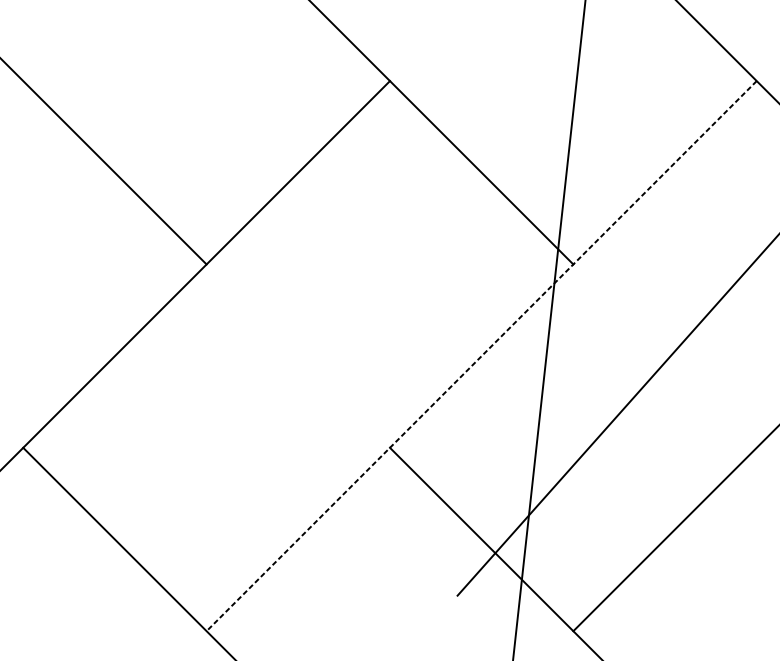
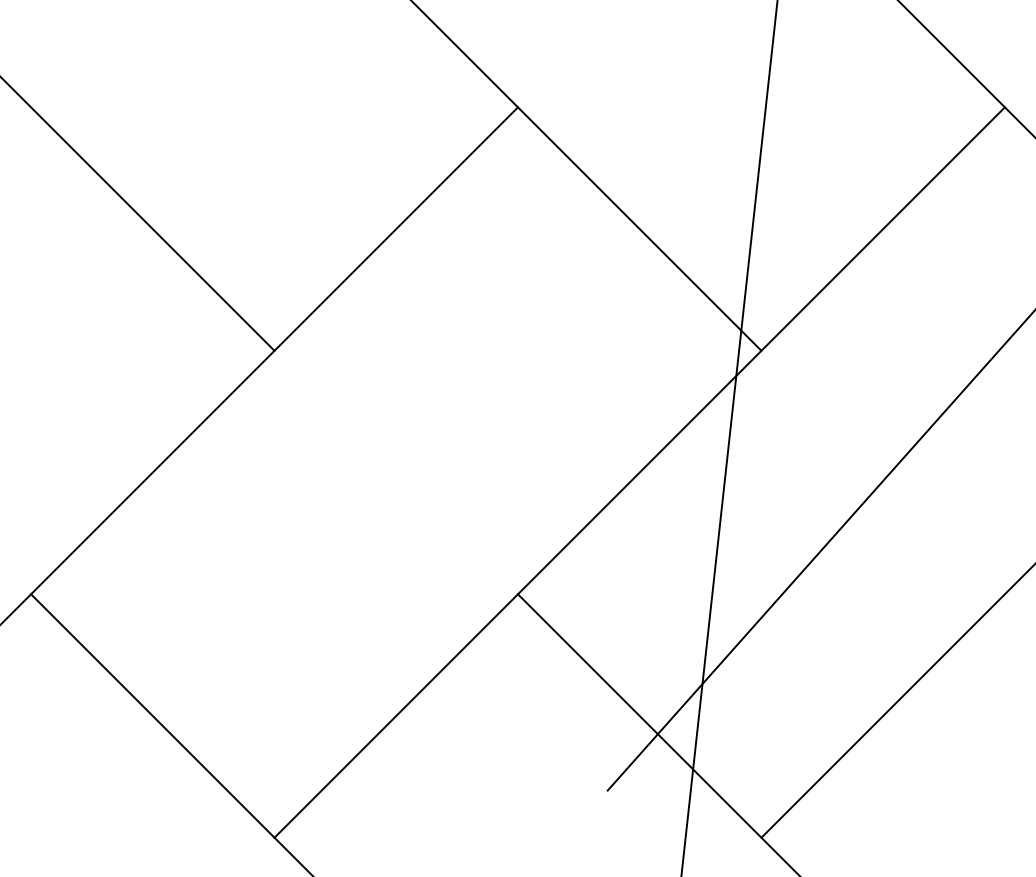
line: (481, 356) -> (639, 472), dashed -> solid

